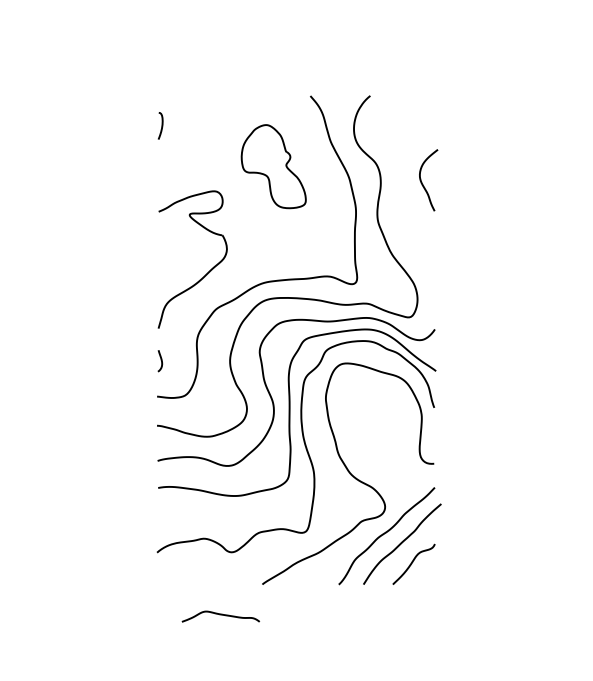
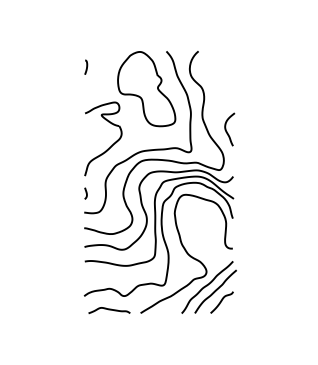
part: (273, 167) -> (146, 89), size x1.67
curve: (424, 183) -> (227, 131), moved
curve: (220, 616) -> (109, 310), moved

